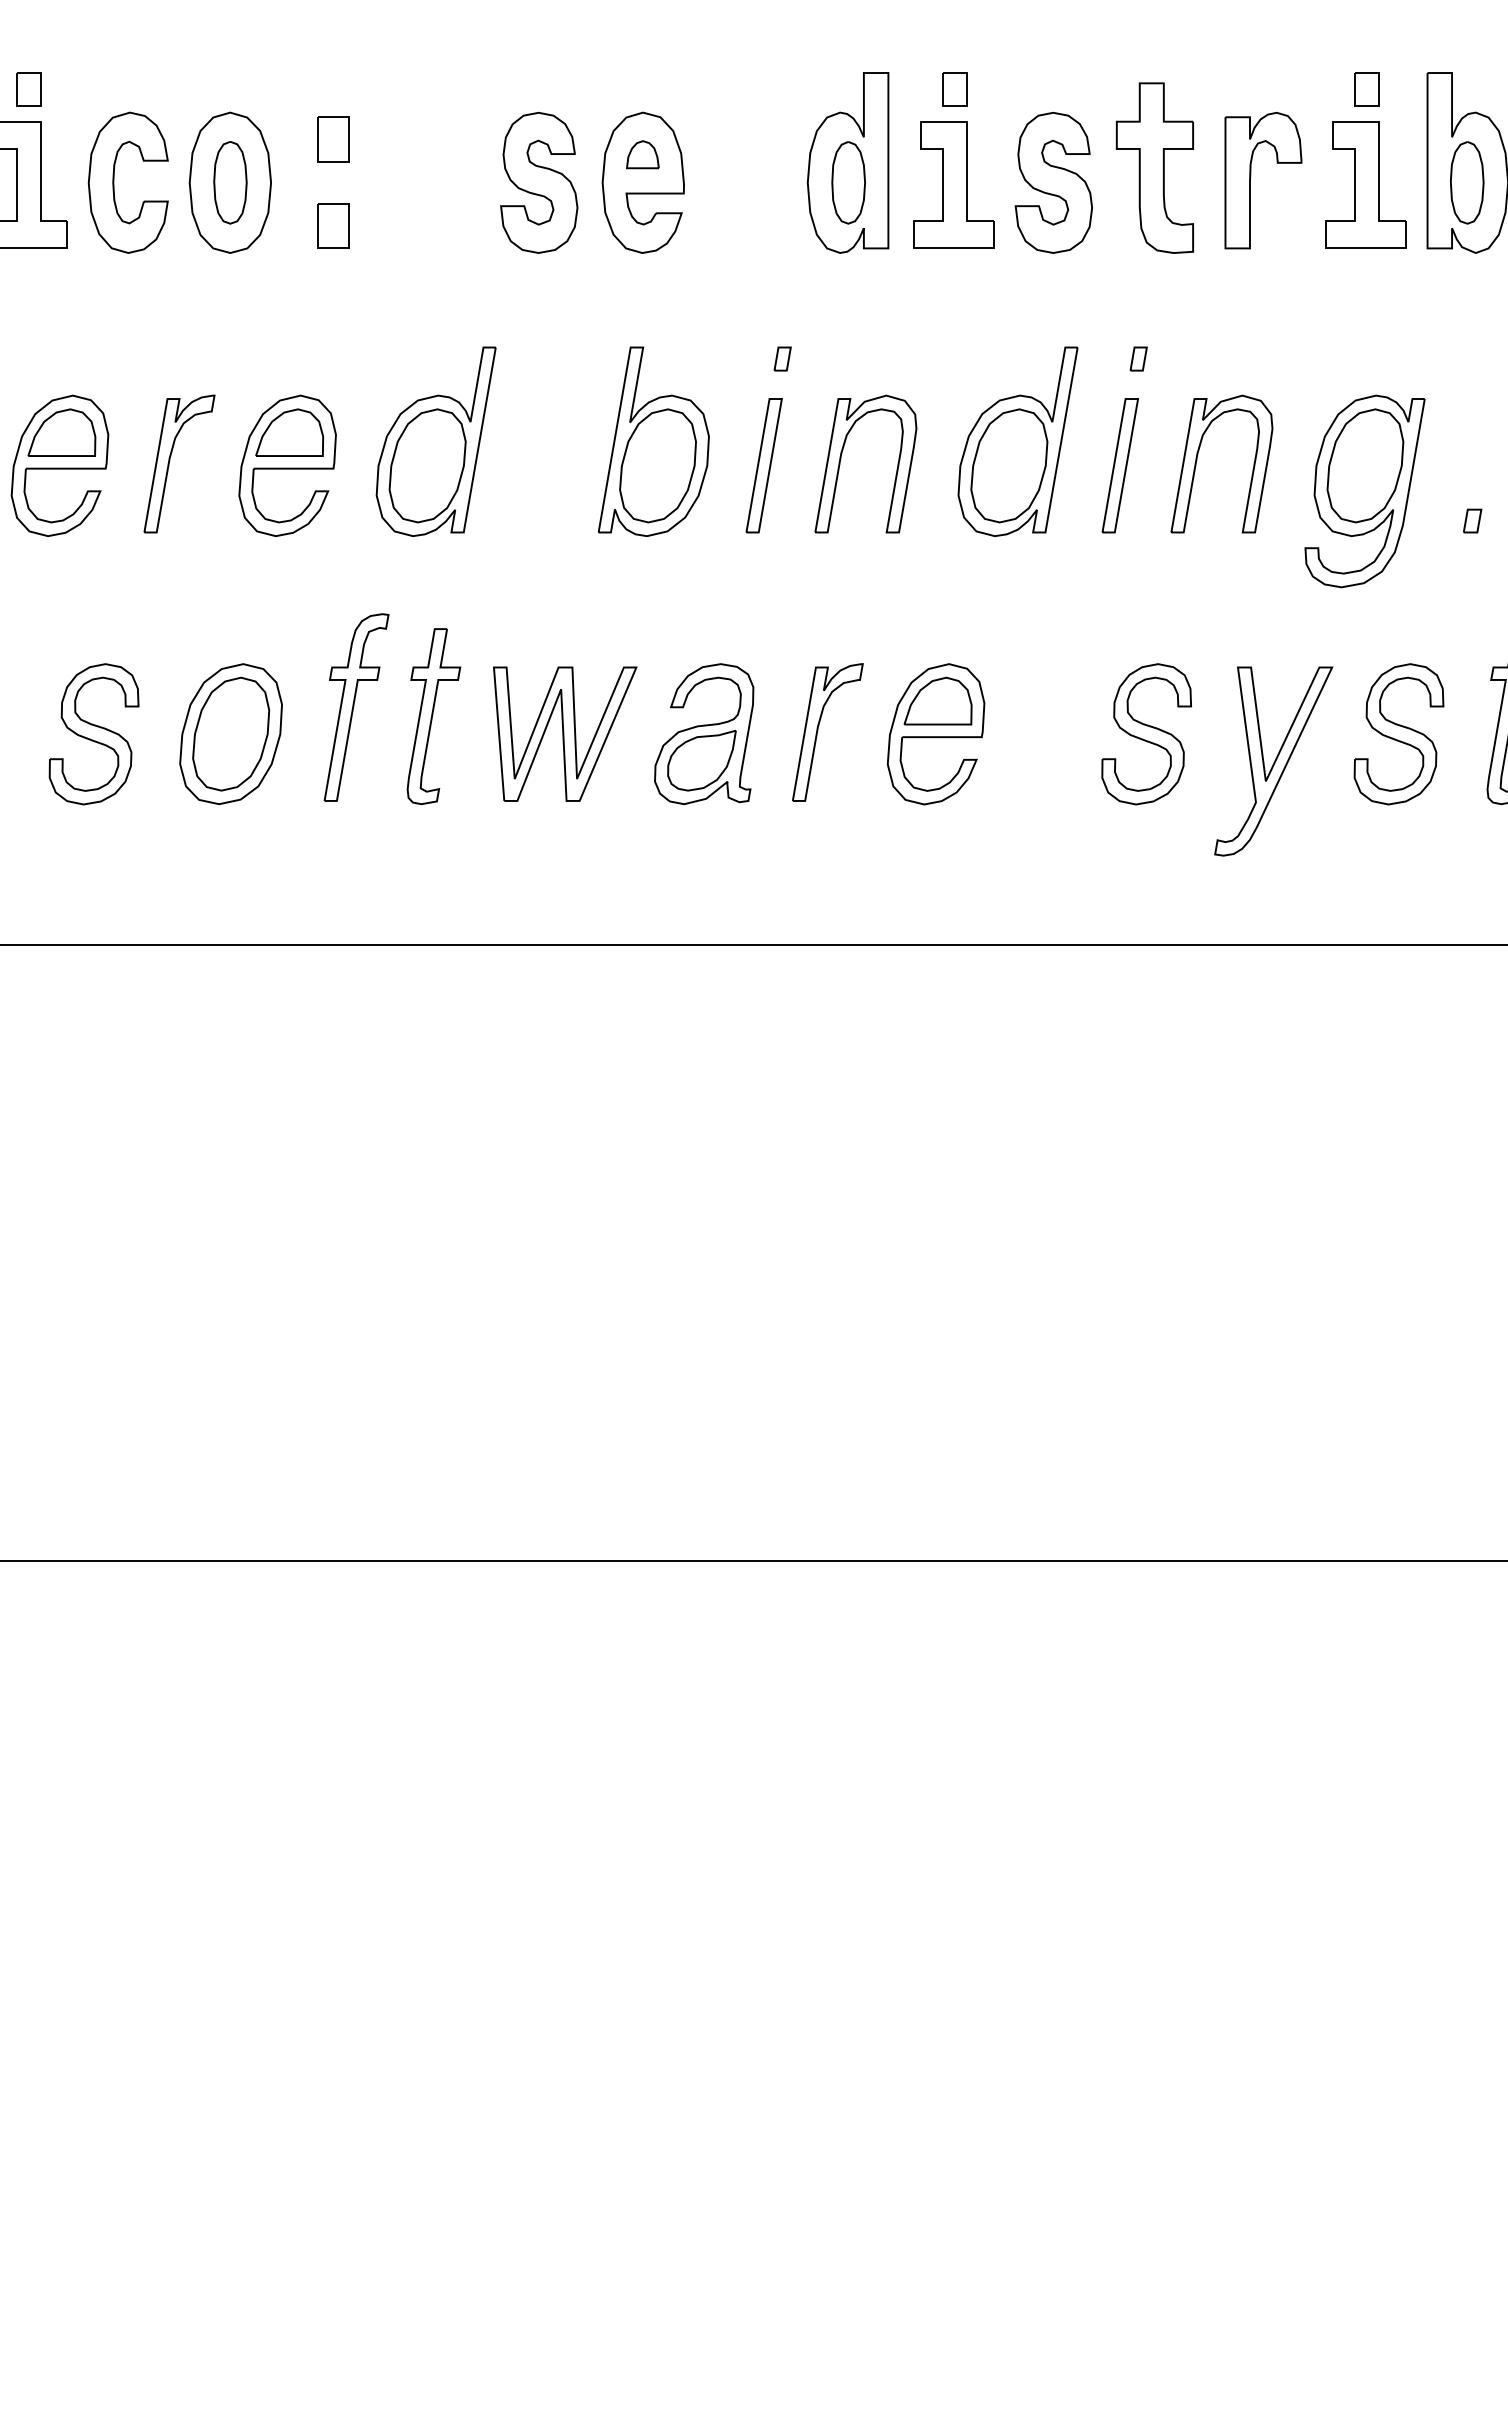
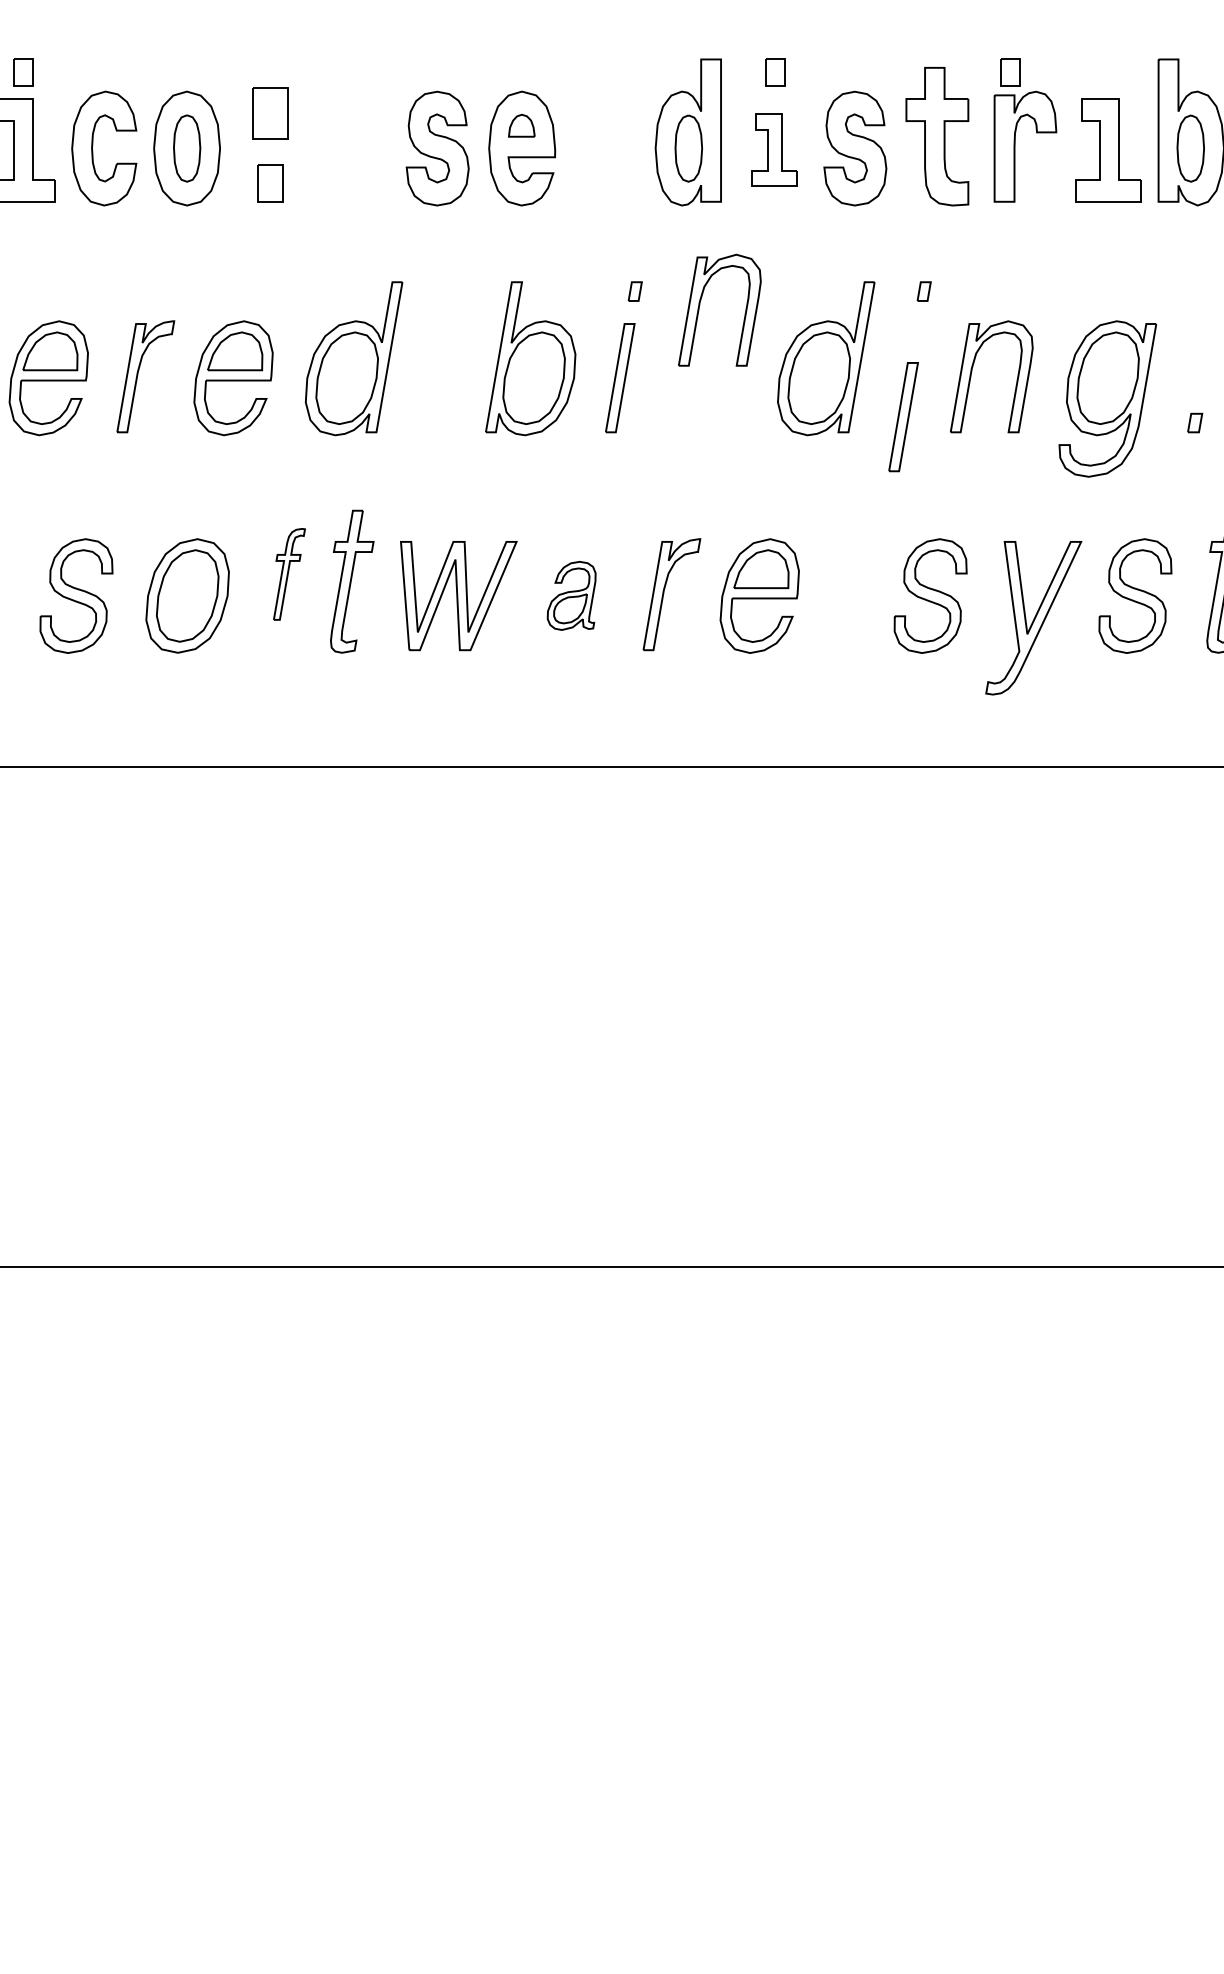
part: (1366, 89) -> (1010, 72), moved
part: (333, 139) -> (270, 113), size x1.4
part: (953, 184) -> (773, 149), size x0.7
part: (841, 459) -> (700, 306), moved
part: (1120, 465) -> (903, 416), moved
part: (356, 707) -> (289, 574), size x0.6
part: (704, 733) -> (571, 595), size x0.6

